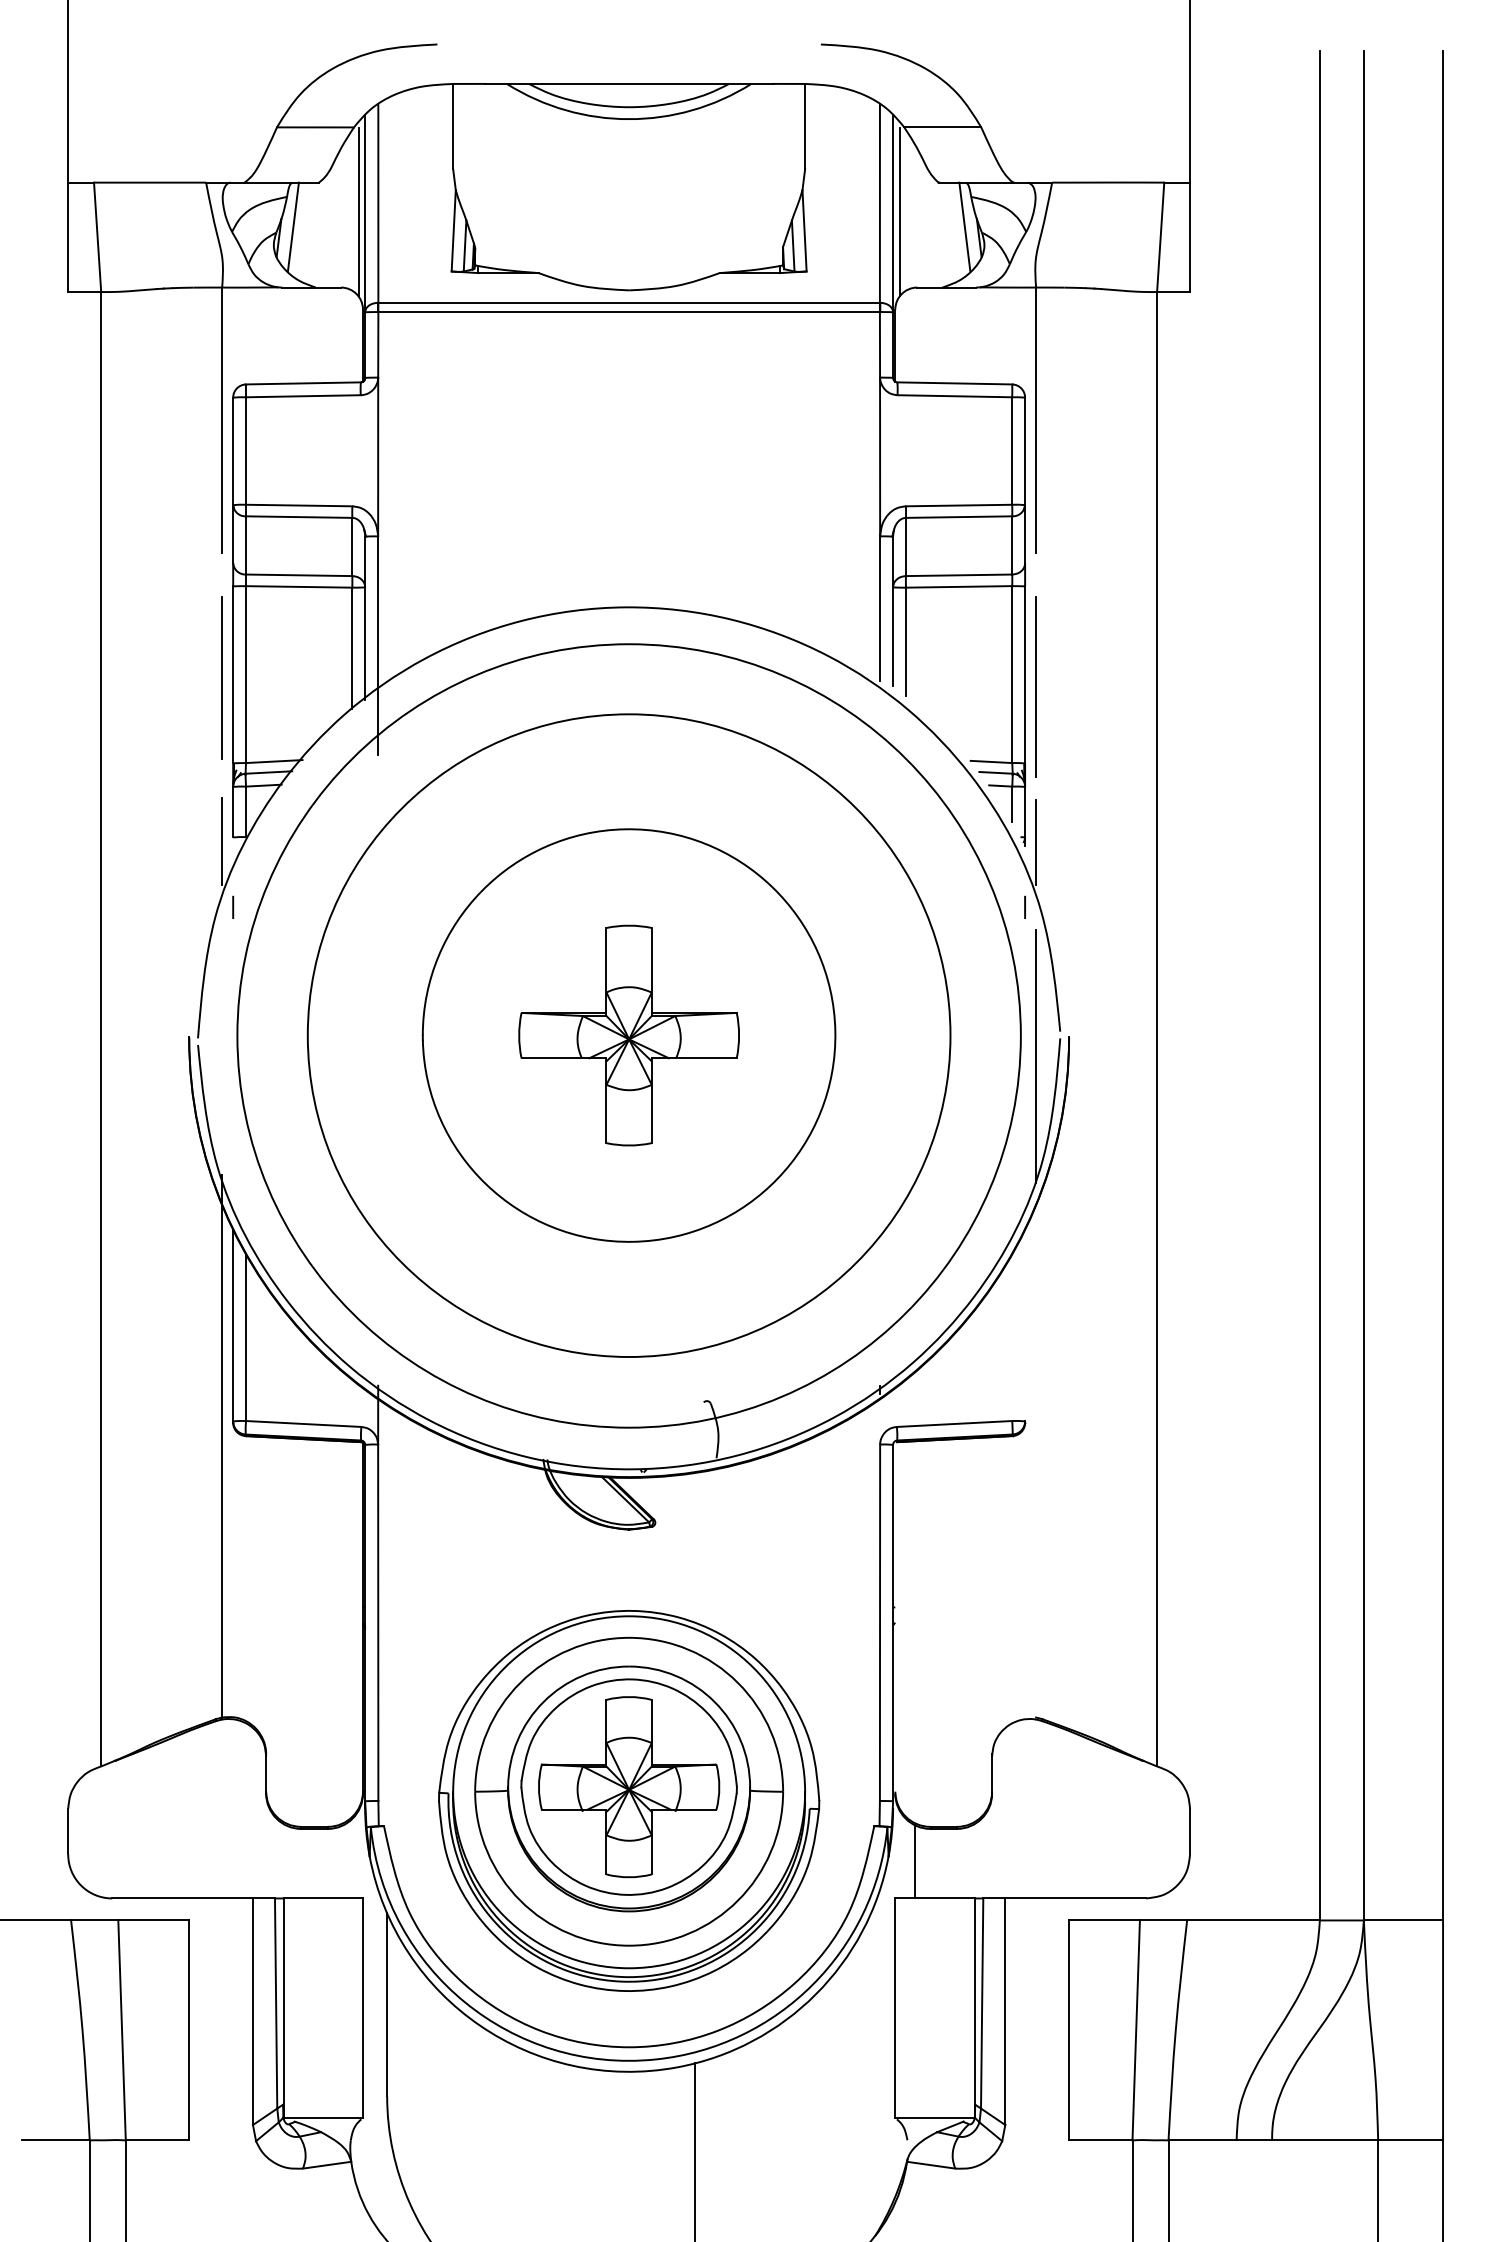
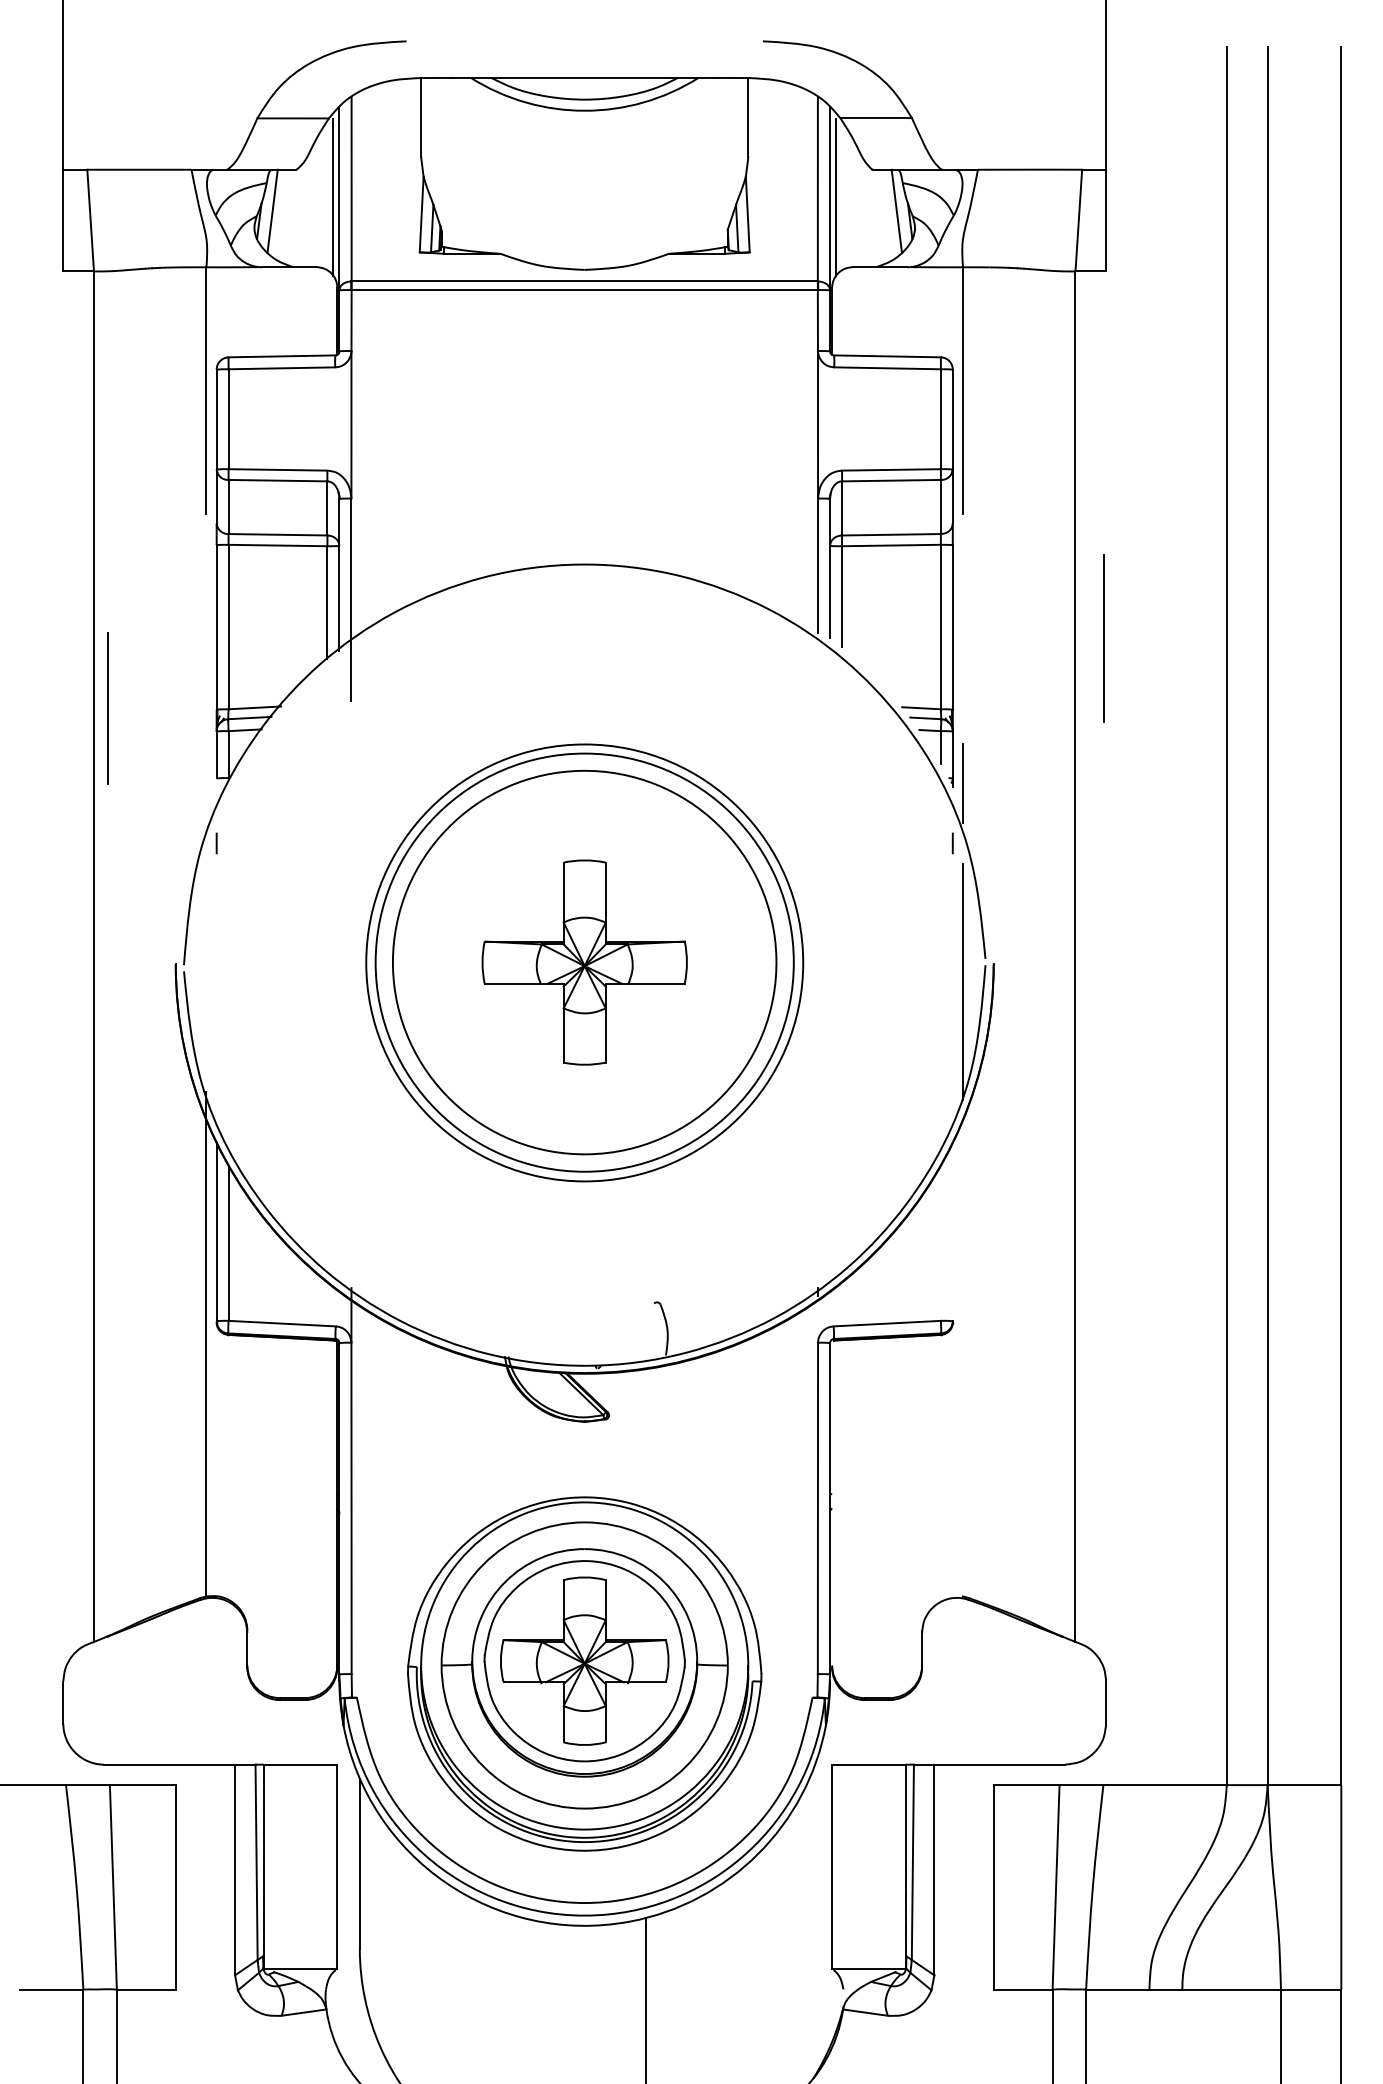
line: (221, 678) -> (107, 708), moved
line: (1035, 686) -> (1103, 638), moved
line: (222, 841) -> (206, 782), removed
circle: (628, 1035) -> (584, 962), size x0.6
circle: (628, 1035) -> (584, 962), size x0.7
line: (915, 1861) -> (850, 1730), removed

